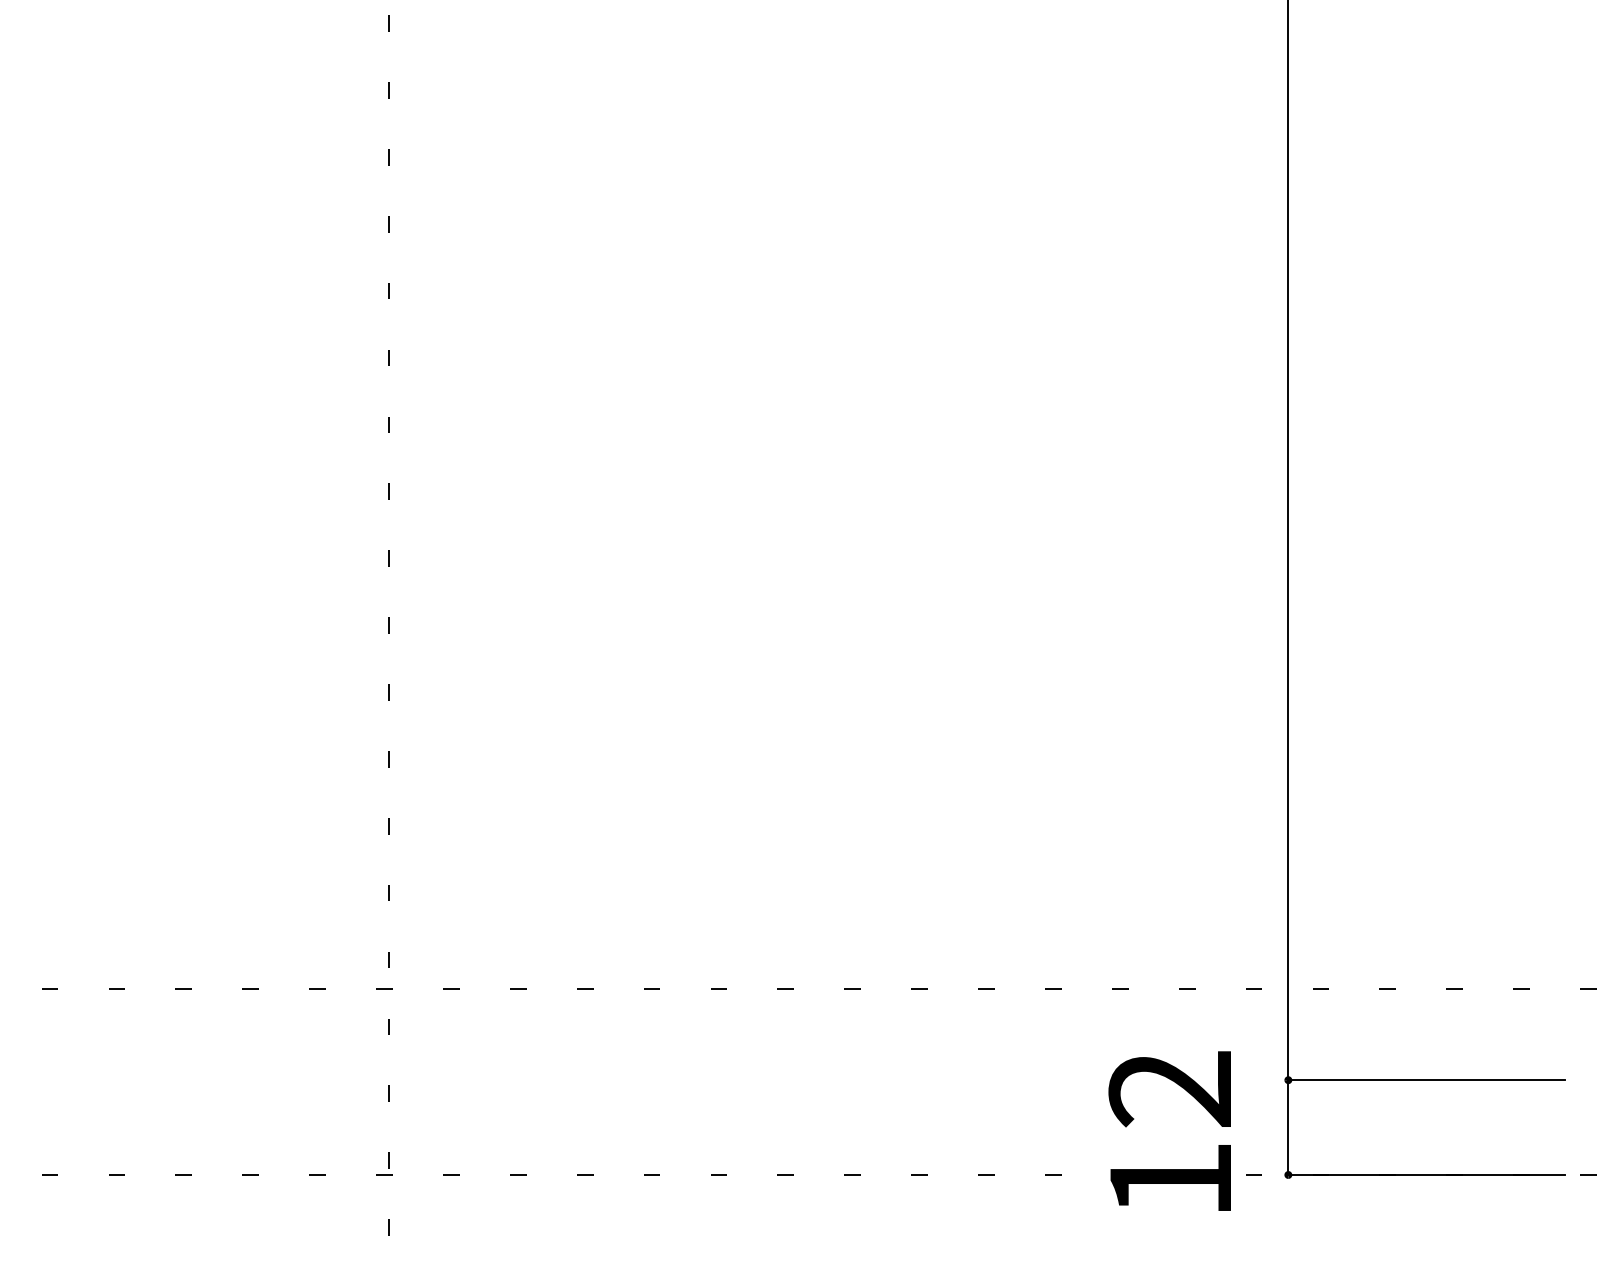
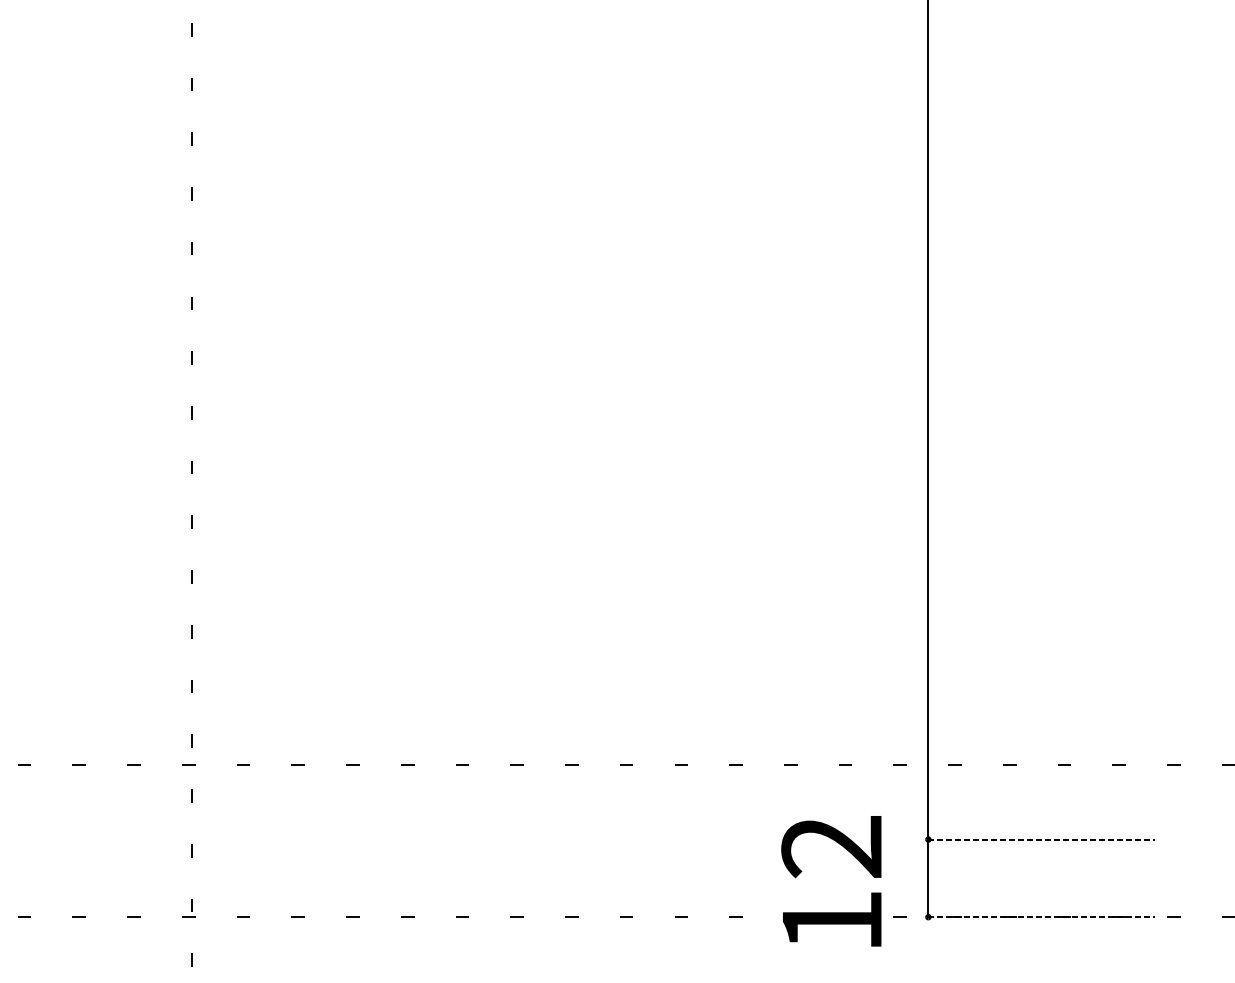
line: (1427, 1080) -> (1042, 839), solid -> dashed
line: (1427, 1174) -> (1042, 916), solid -> dashed

